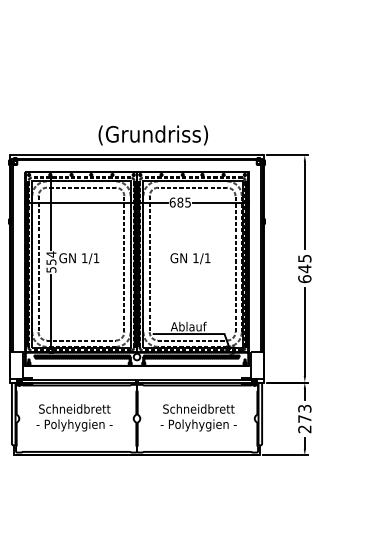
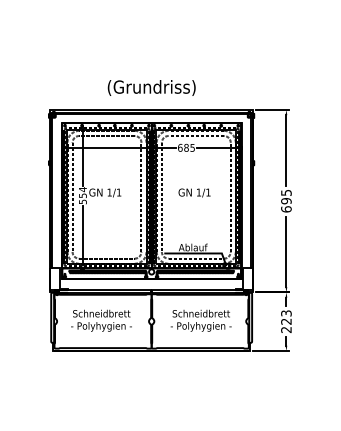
text: (153, 134) -> (151, 87), moved
text: (304, 268) -> (286, 200), 645 -> 695
text: (304, 418) -> (286, 321), 273 -> 223

